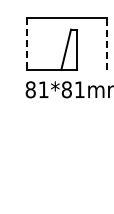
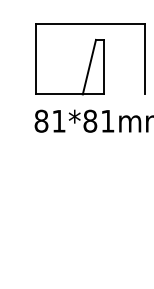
line: (26, 44) -> (35, 59), dashed -> solid
line: (107, 44) -> (145, 59), dashed -> solid

